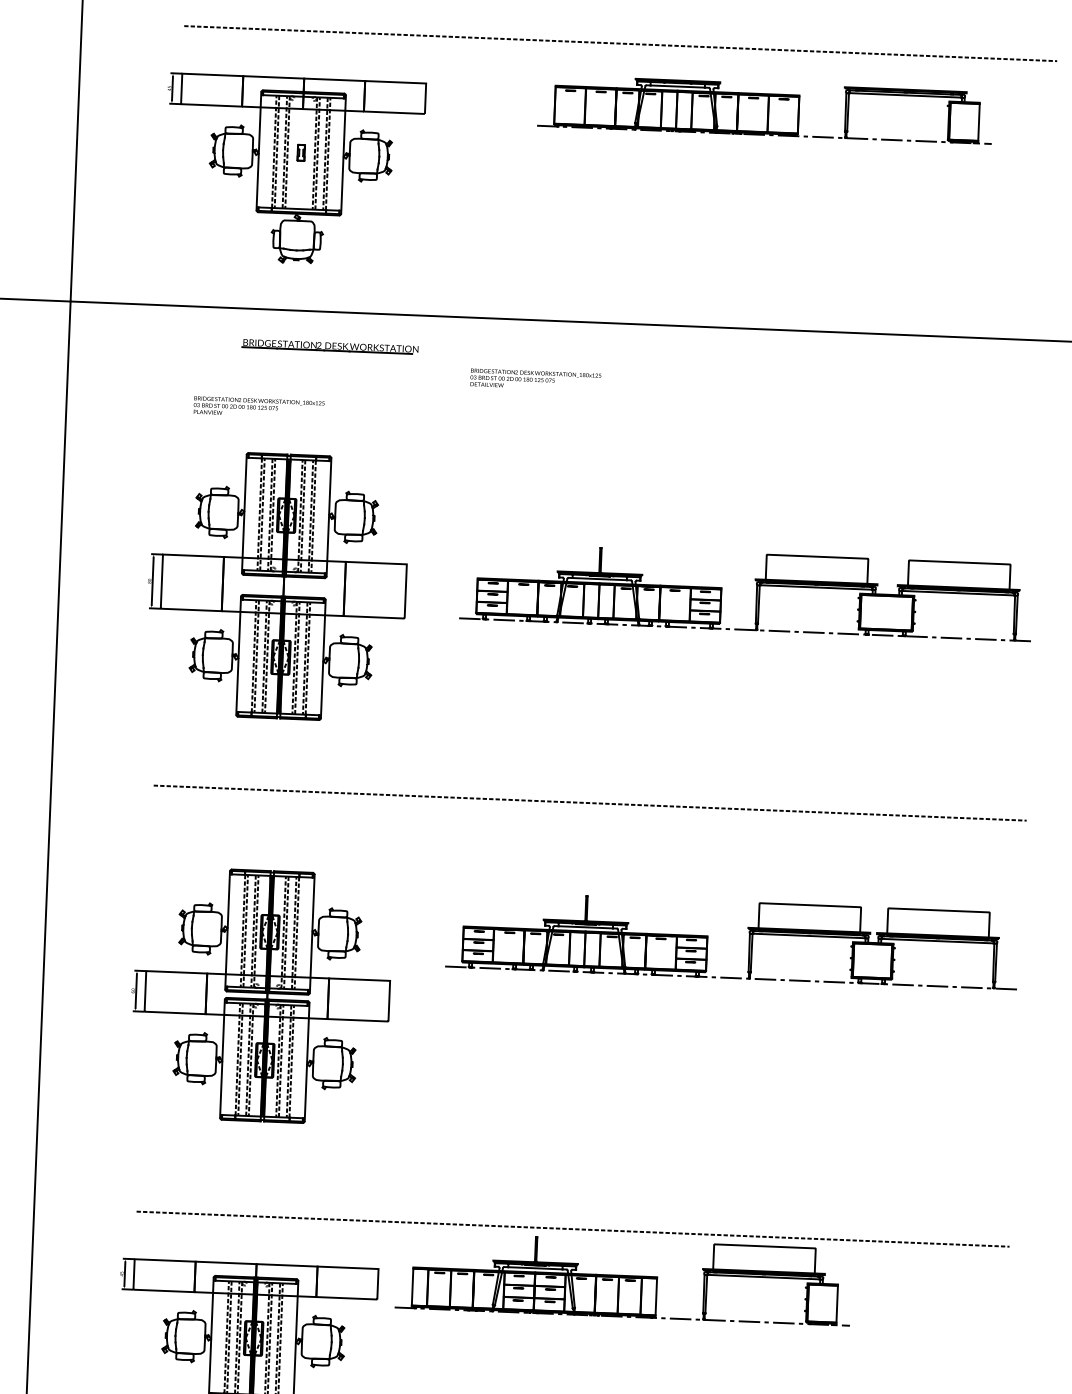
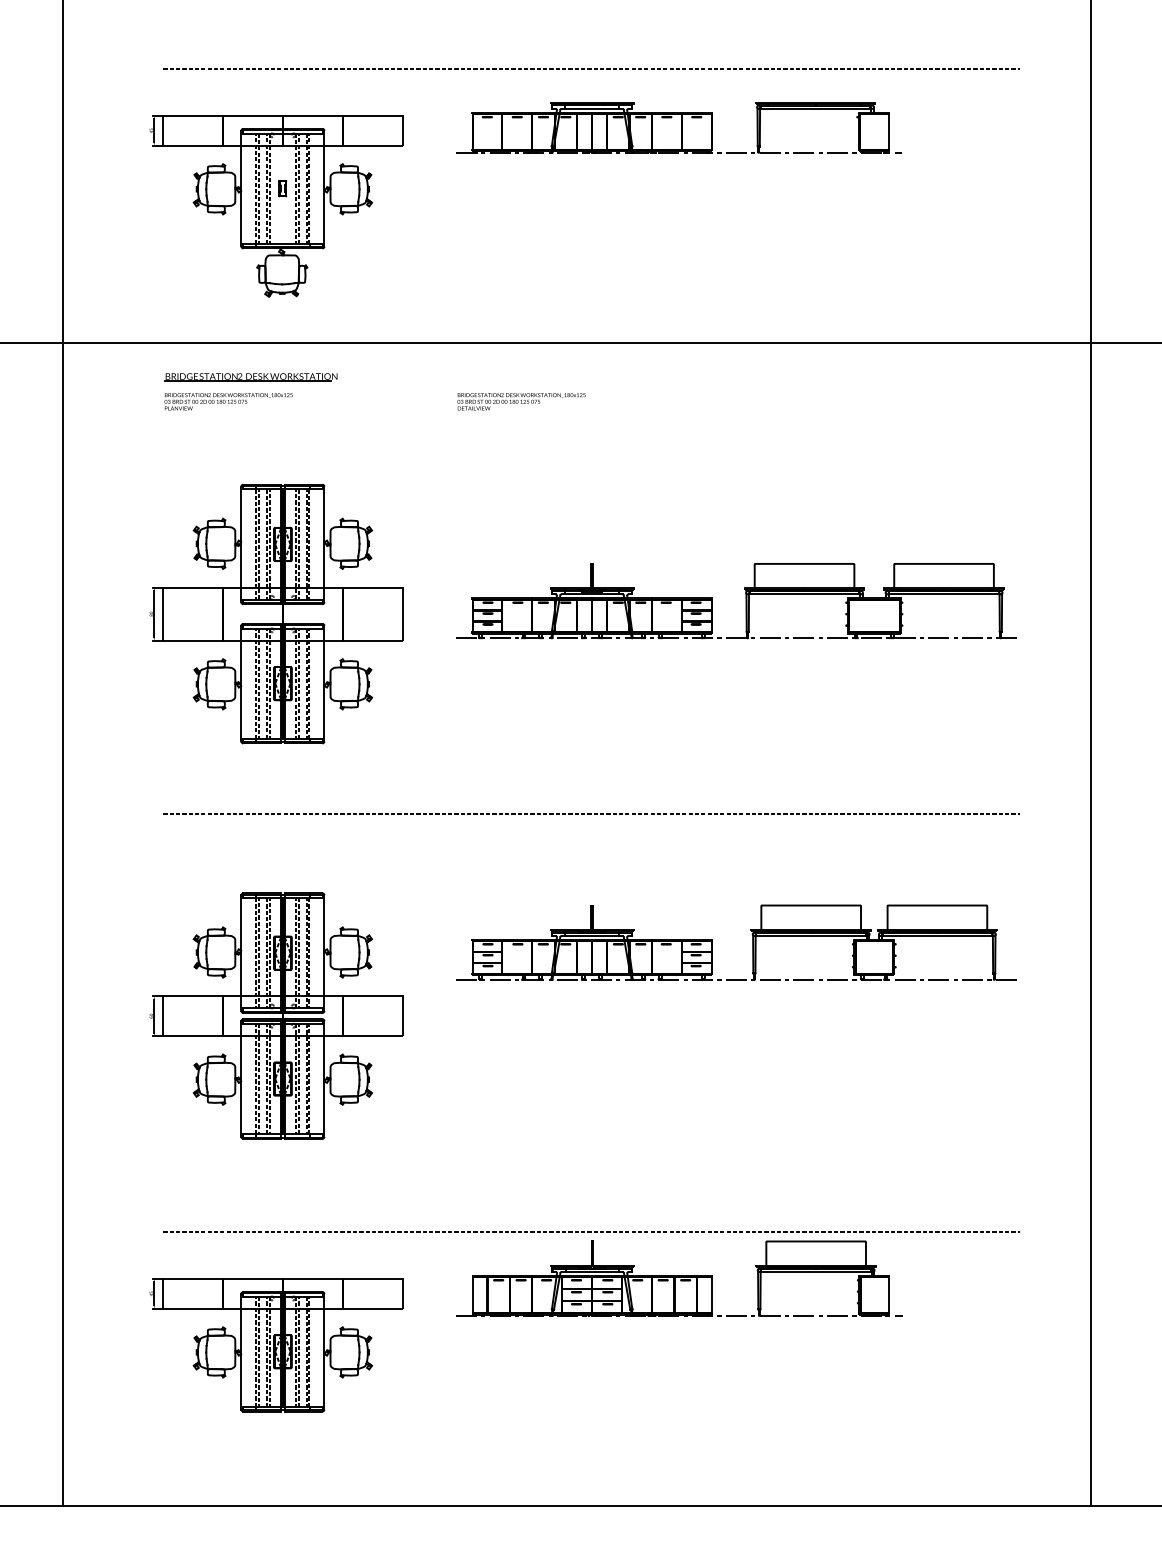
part: (765, 109) -> (678, 127), moved
part: (329, 346) -> (250, 377), moved
text: (258, 407) -> (228, 401), moved
part: (624, 1278) -> (679, 1278), moved

